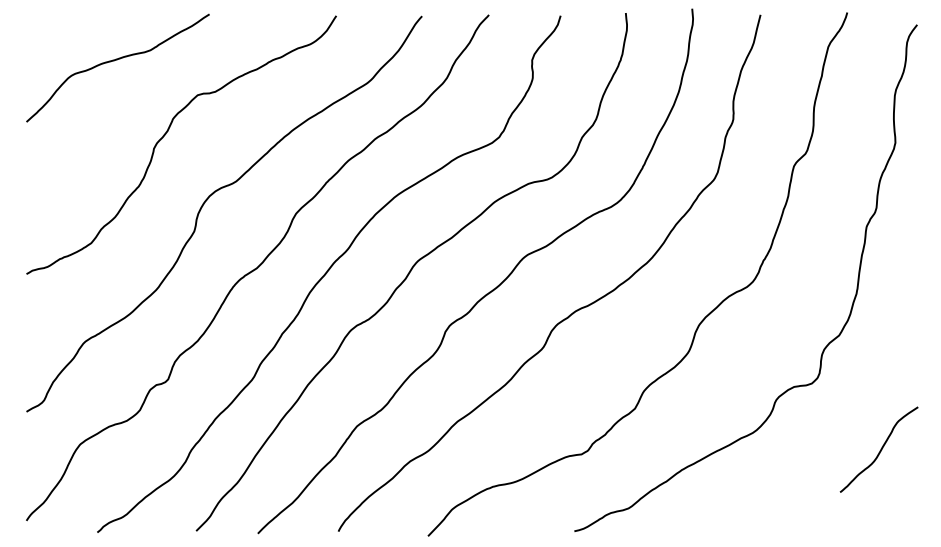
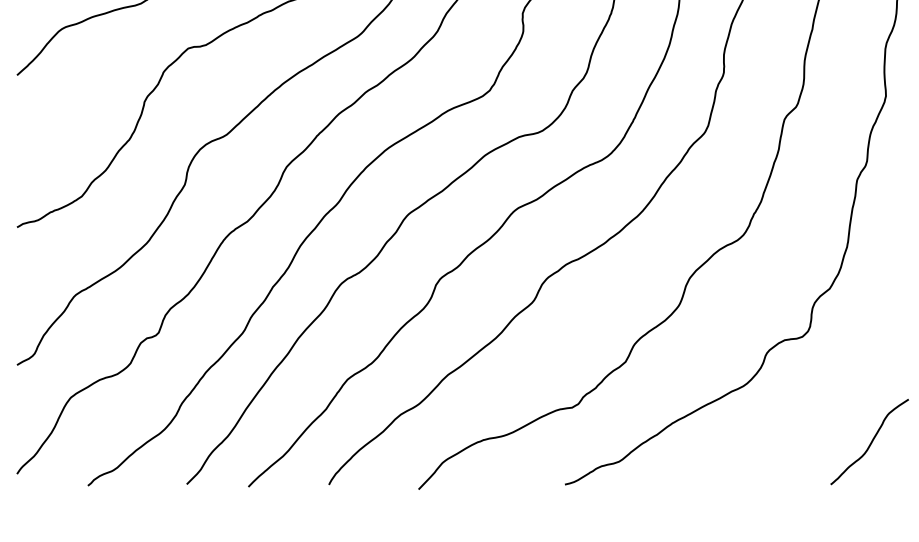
curve: (879, 450) -> (870, 442), moved

